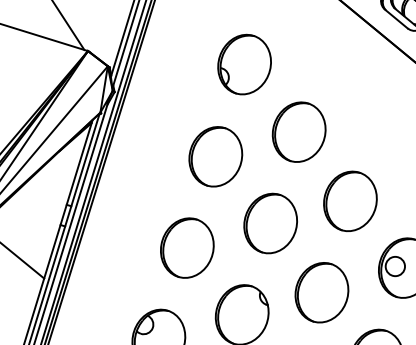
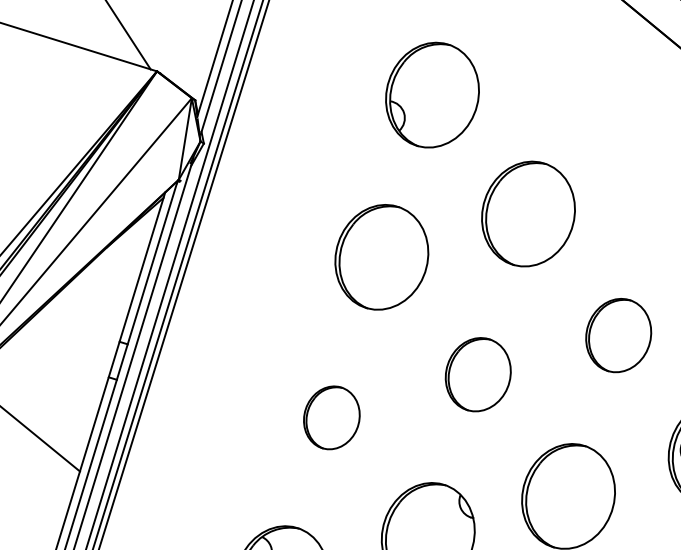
part: (350, 200) -> (618, 334), size x0.7
part: (270, 223) -> (478, 374), size x0.7
part: (187, 247) -> (332, 416), size x0.6

